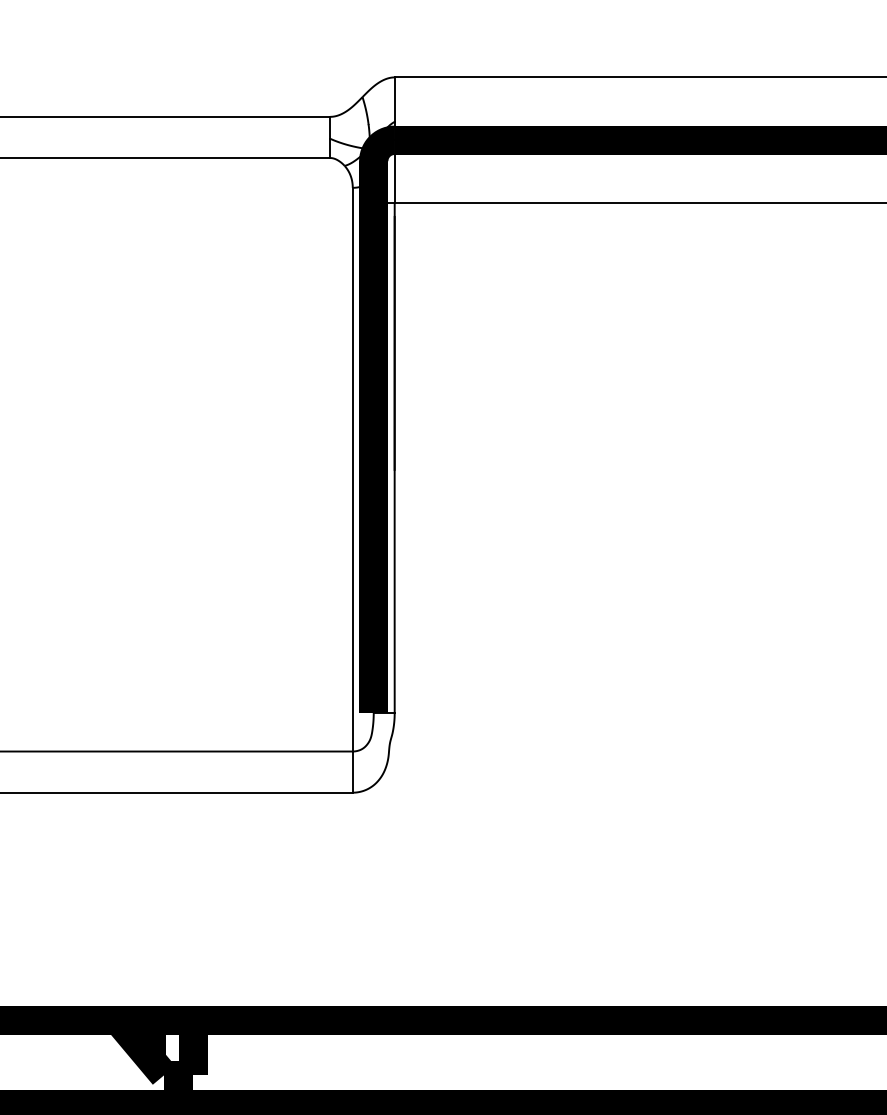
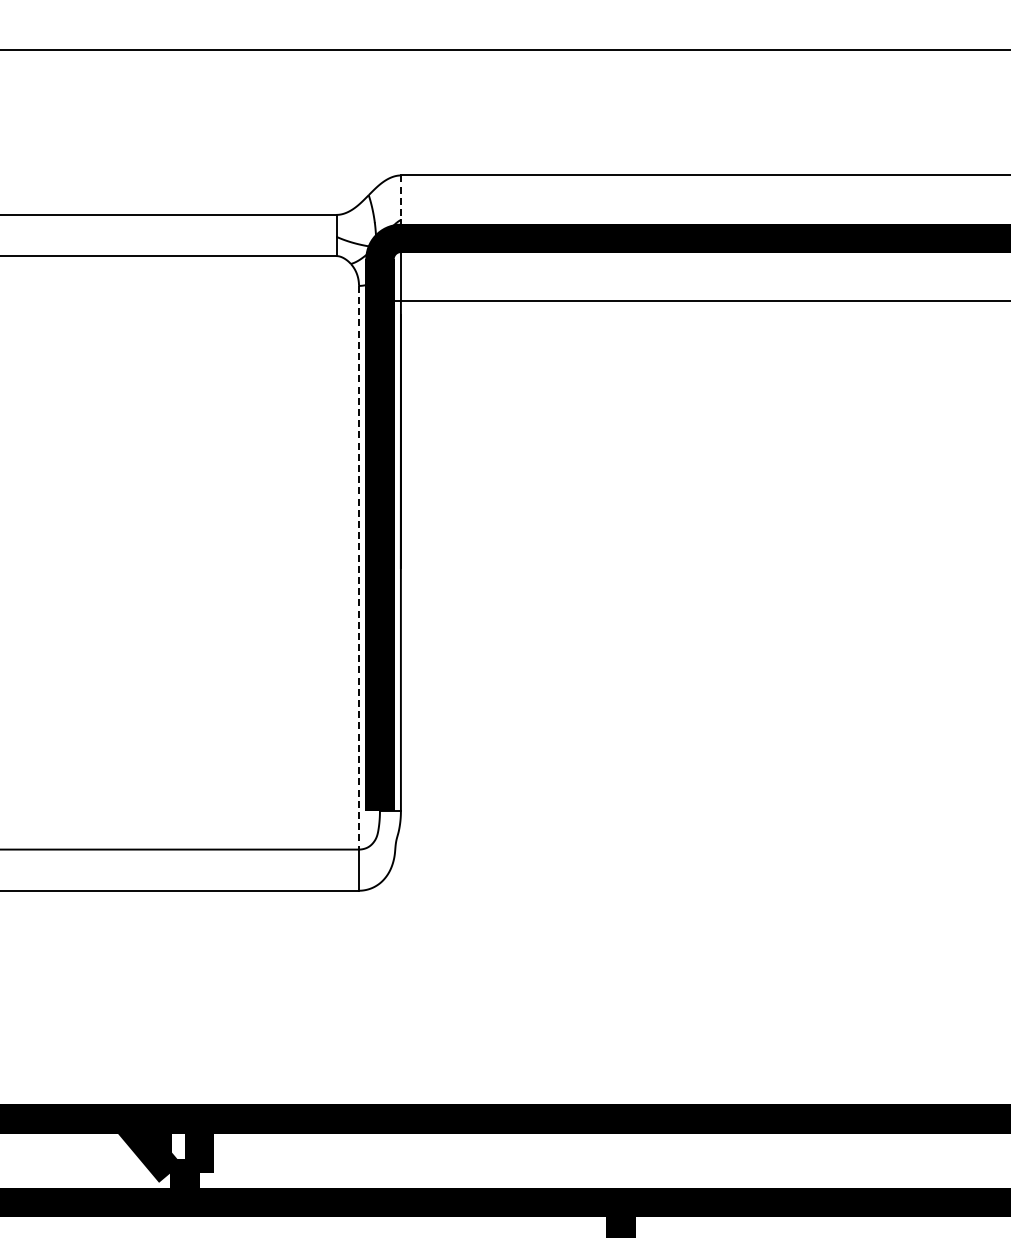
line: (394, 100) -> (400, 198), solid -> dashed
line: (353, 469) -> (359, 567), solid -> dashed

